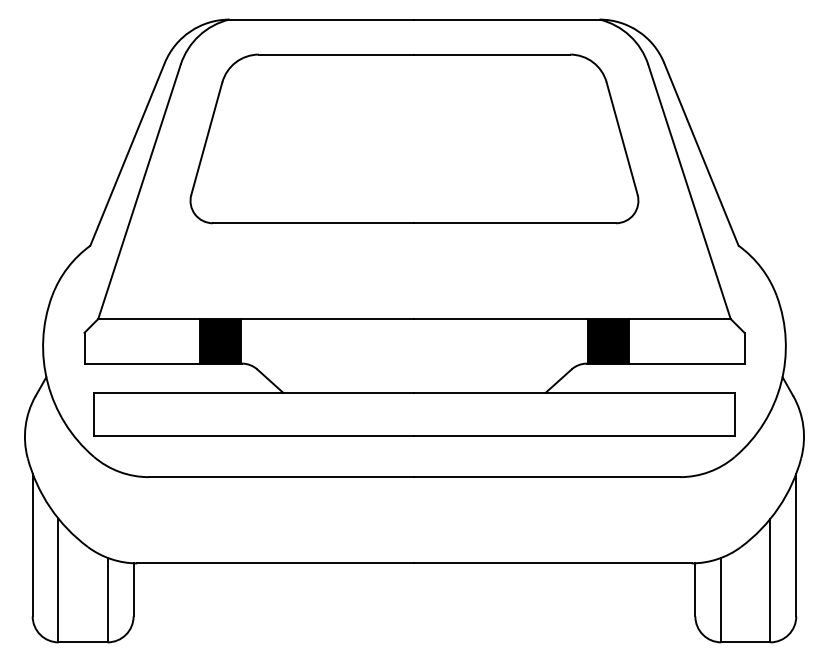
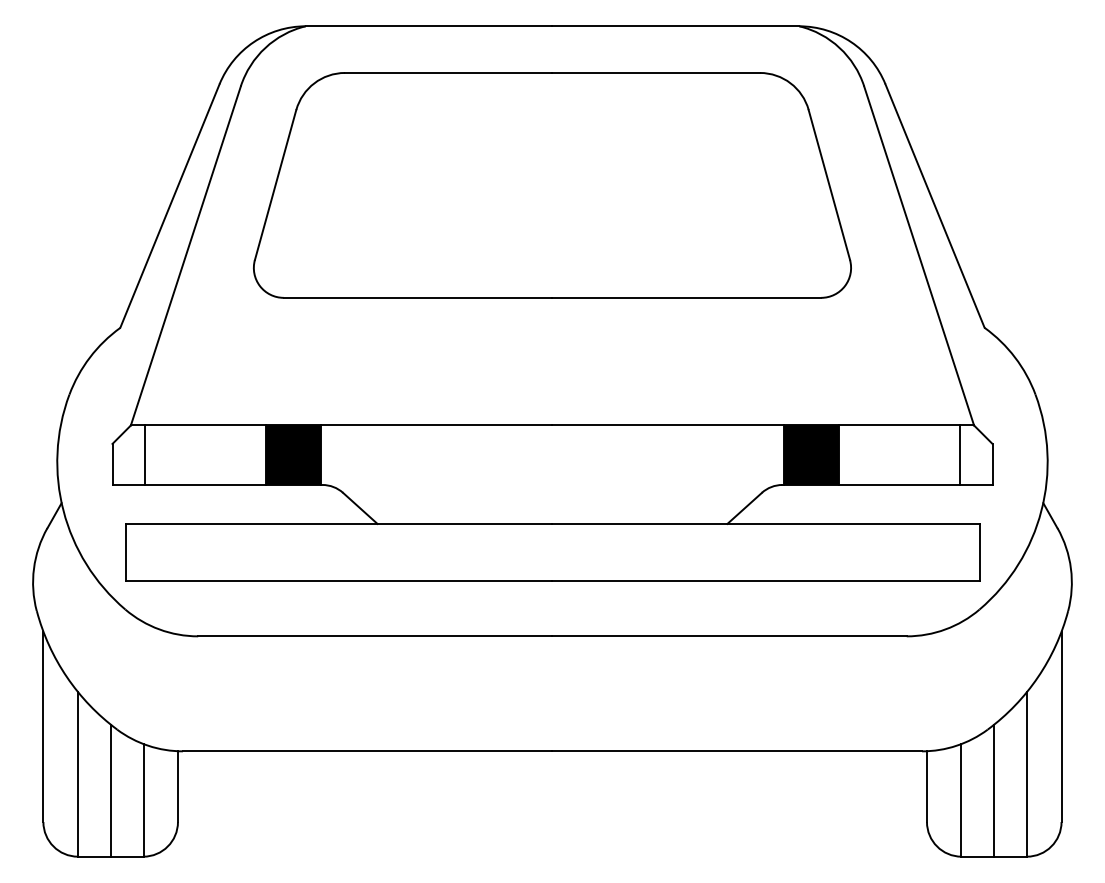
line: (108, 340) -> (144, 454), added
line: (720, 340) -> (960, 454), added
line: (83, 592) -> (110, 790), added
line: (746, 592) -> (994, 790), added

